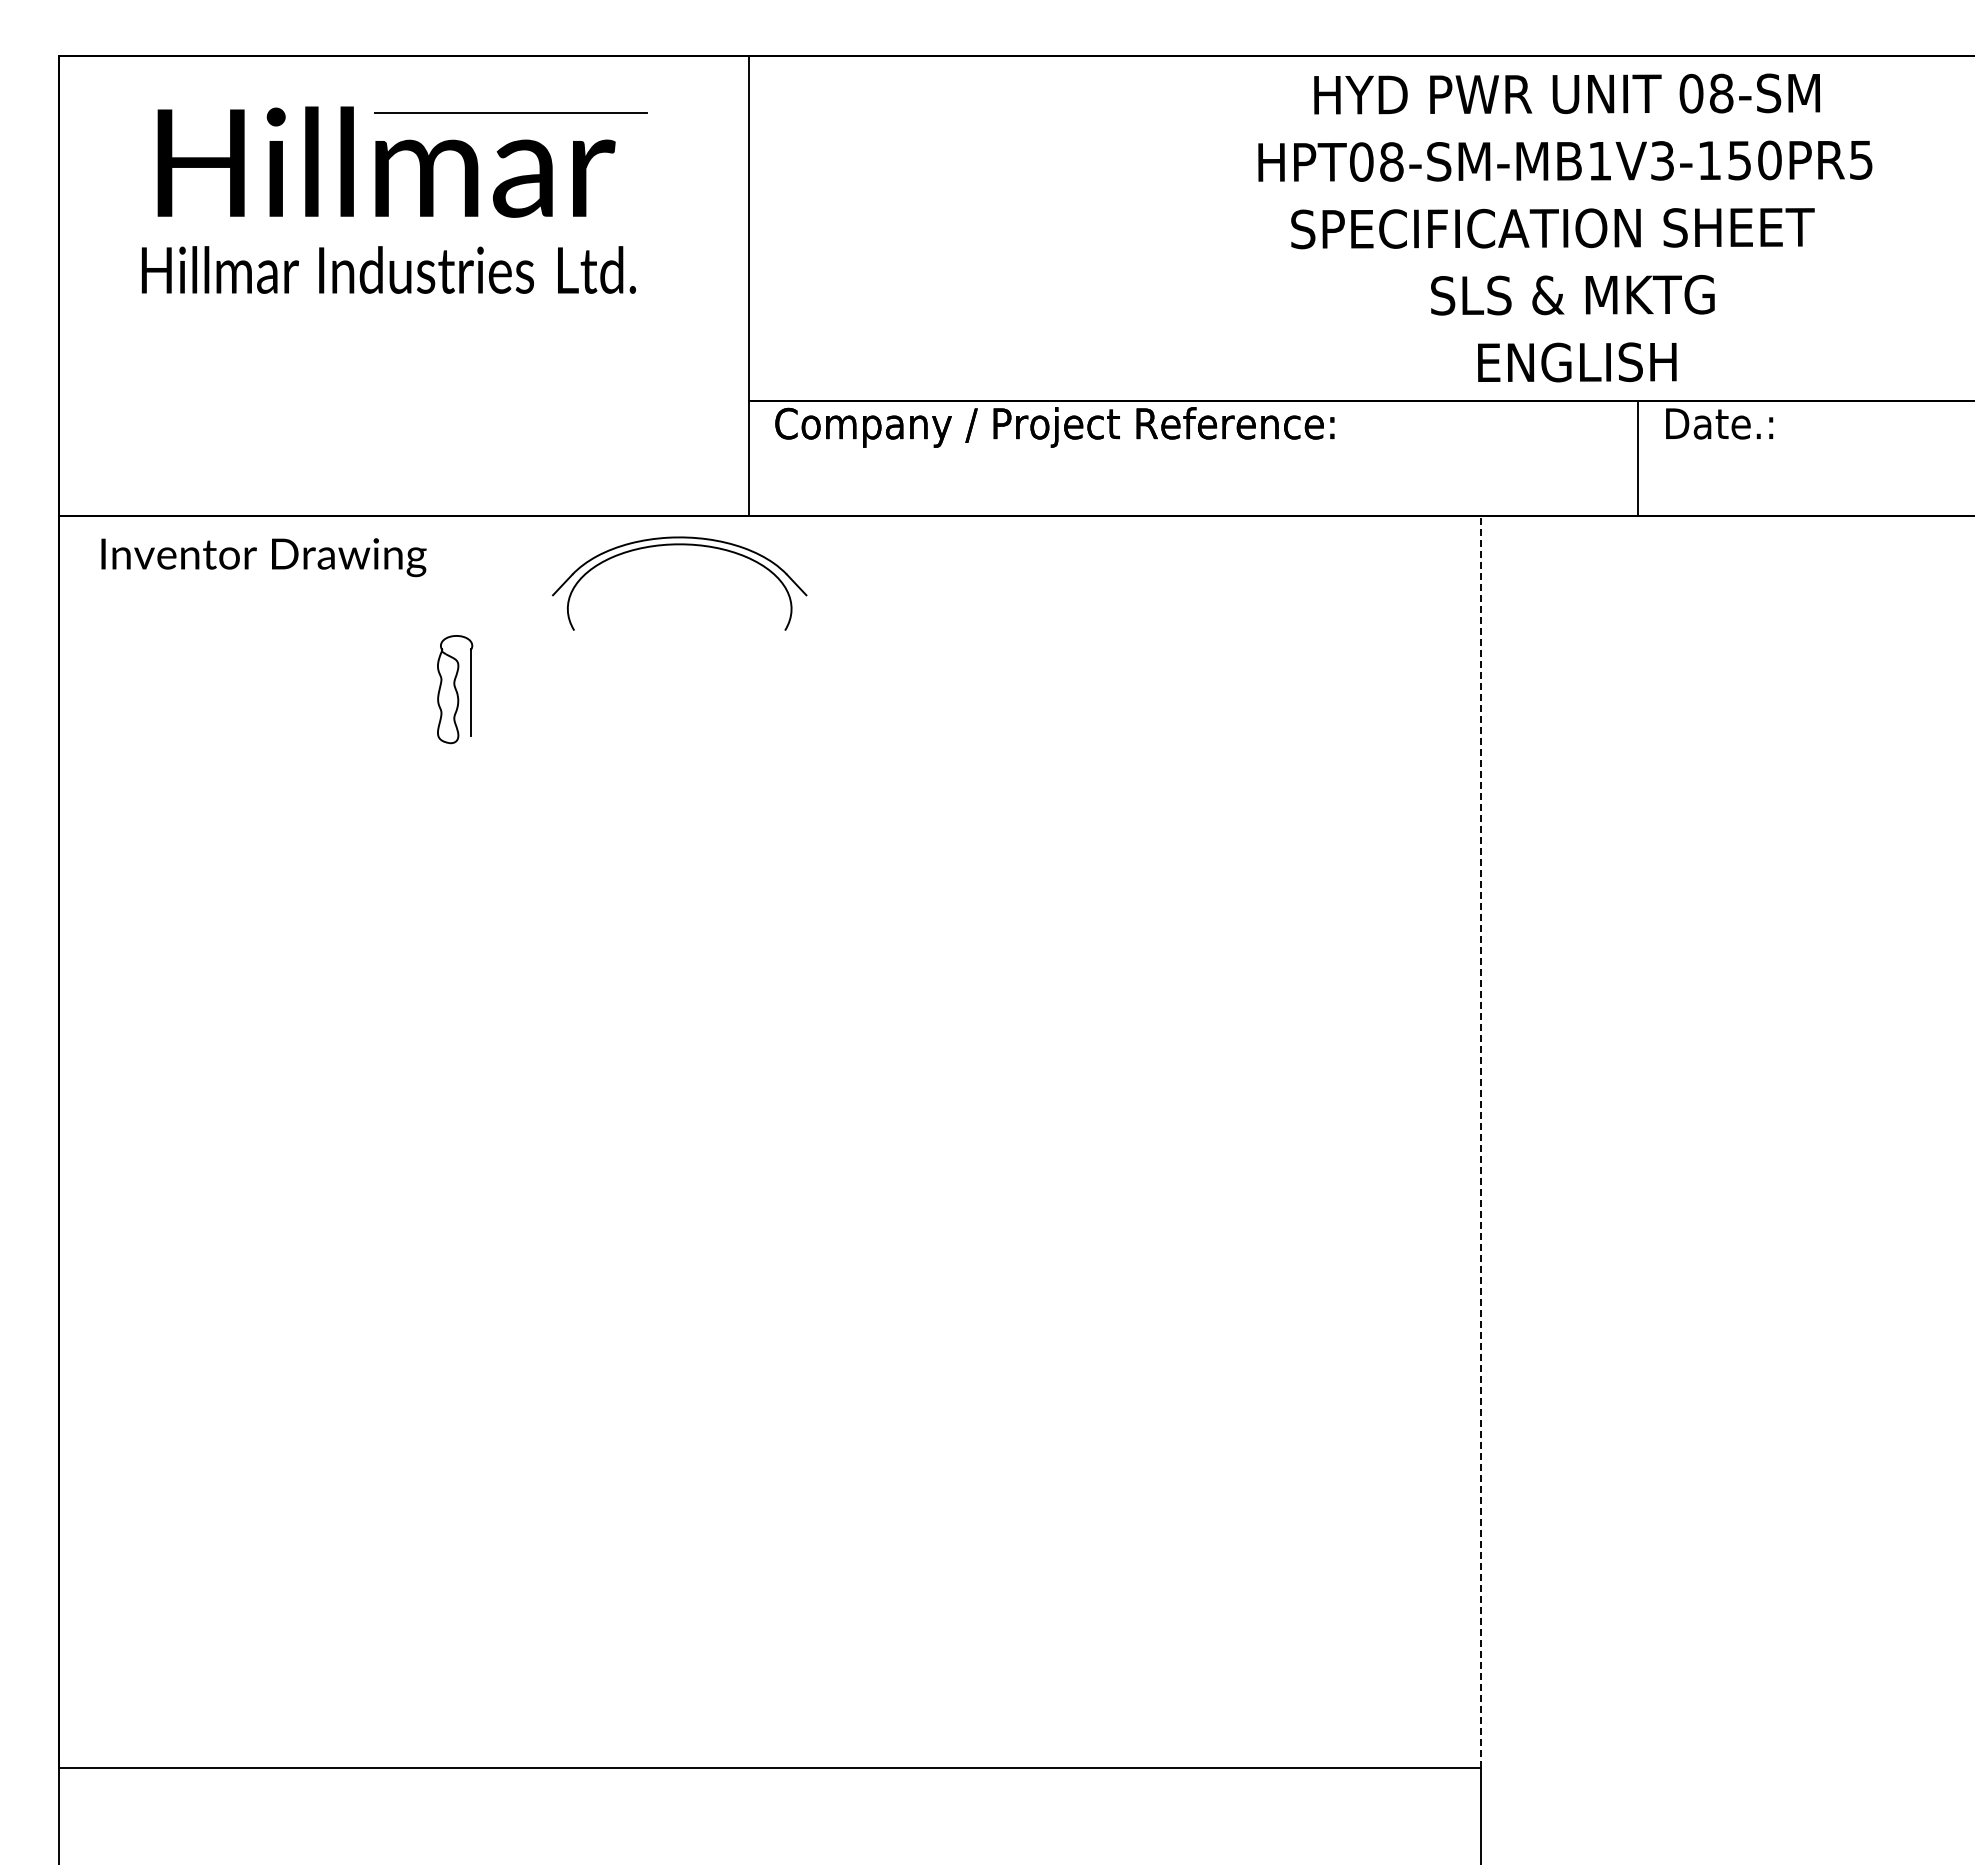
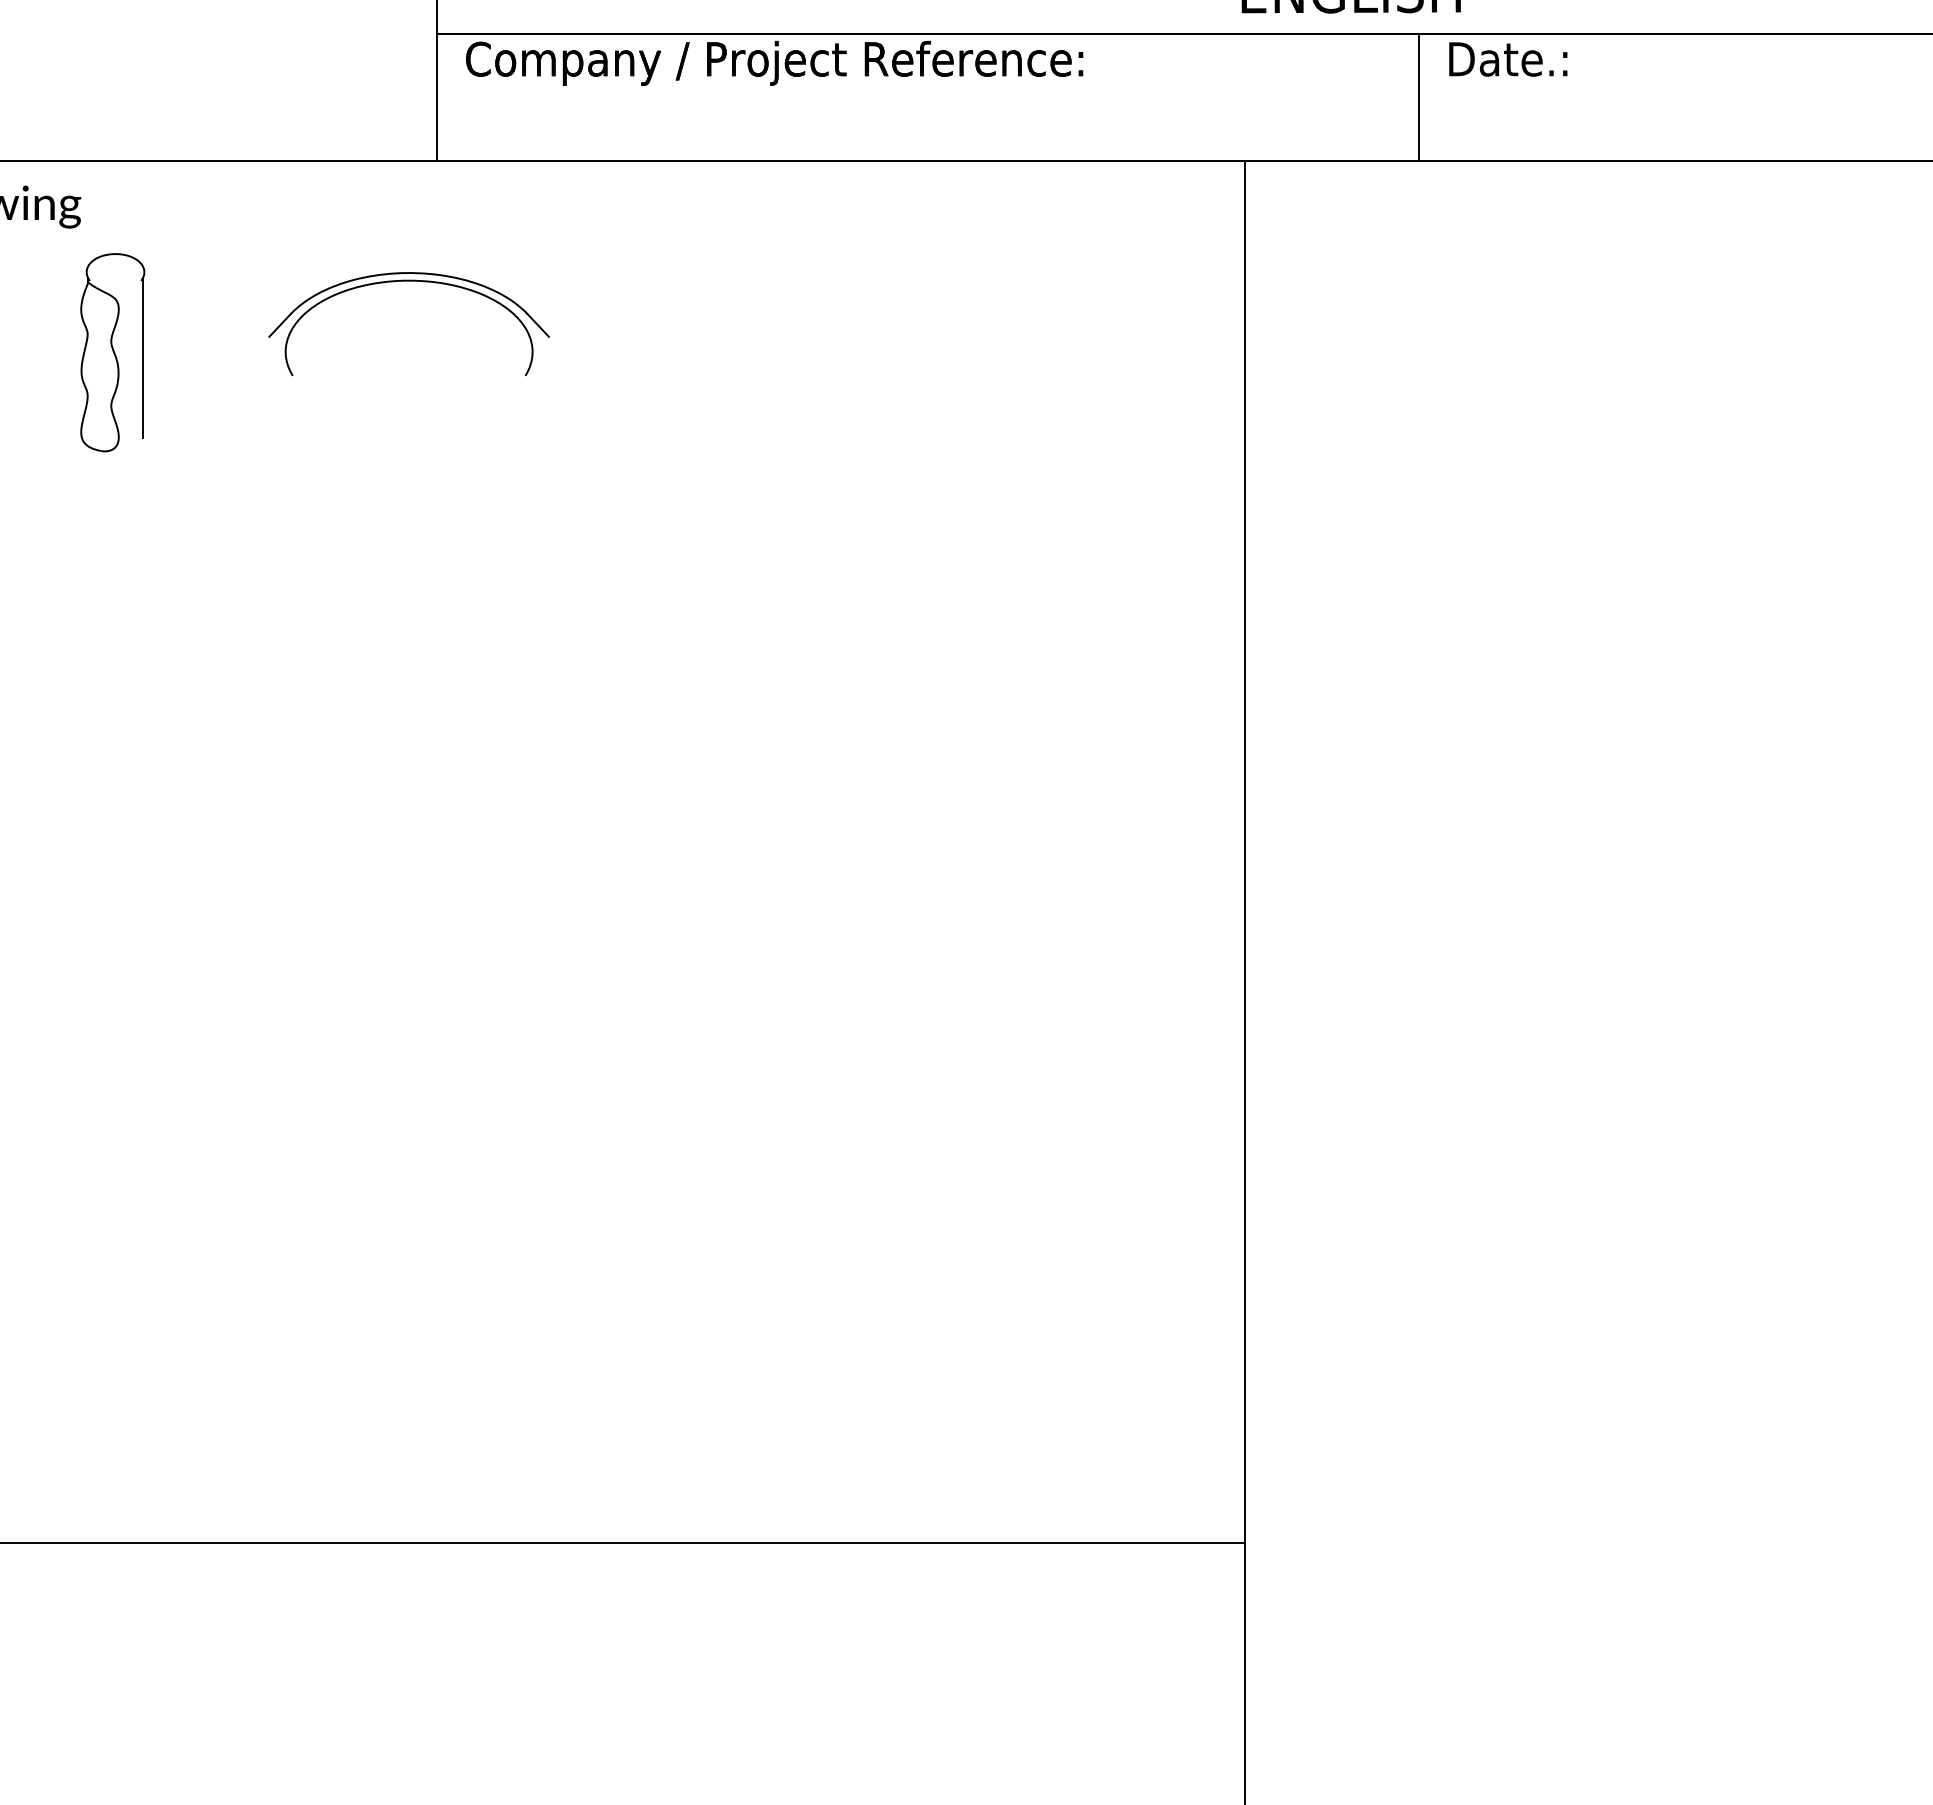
part: (679, 545) -> (408, 281), moved
part: (454, 689) -> (112, 352), size x1.67
line: (1480, 1141) -> (1244, 851), dashed -> solid

